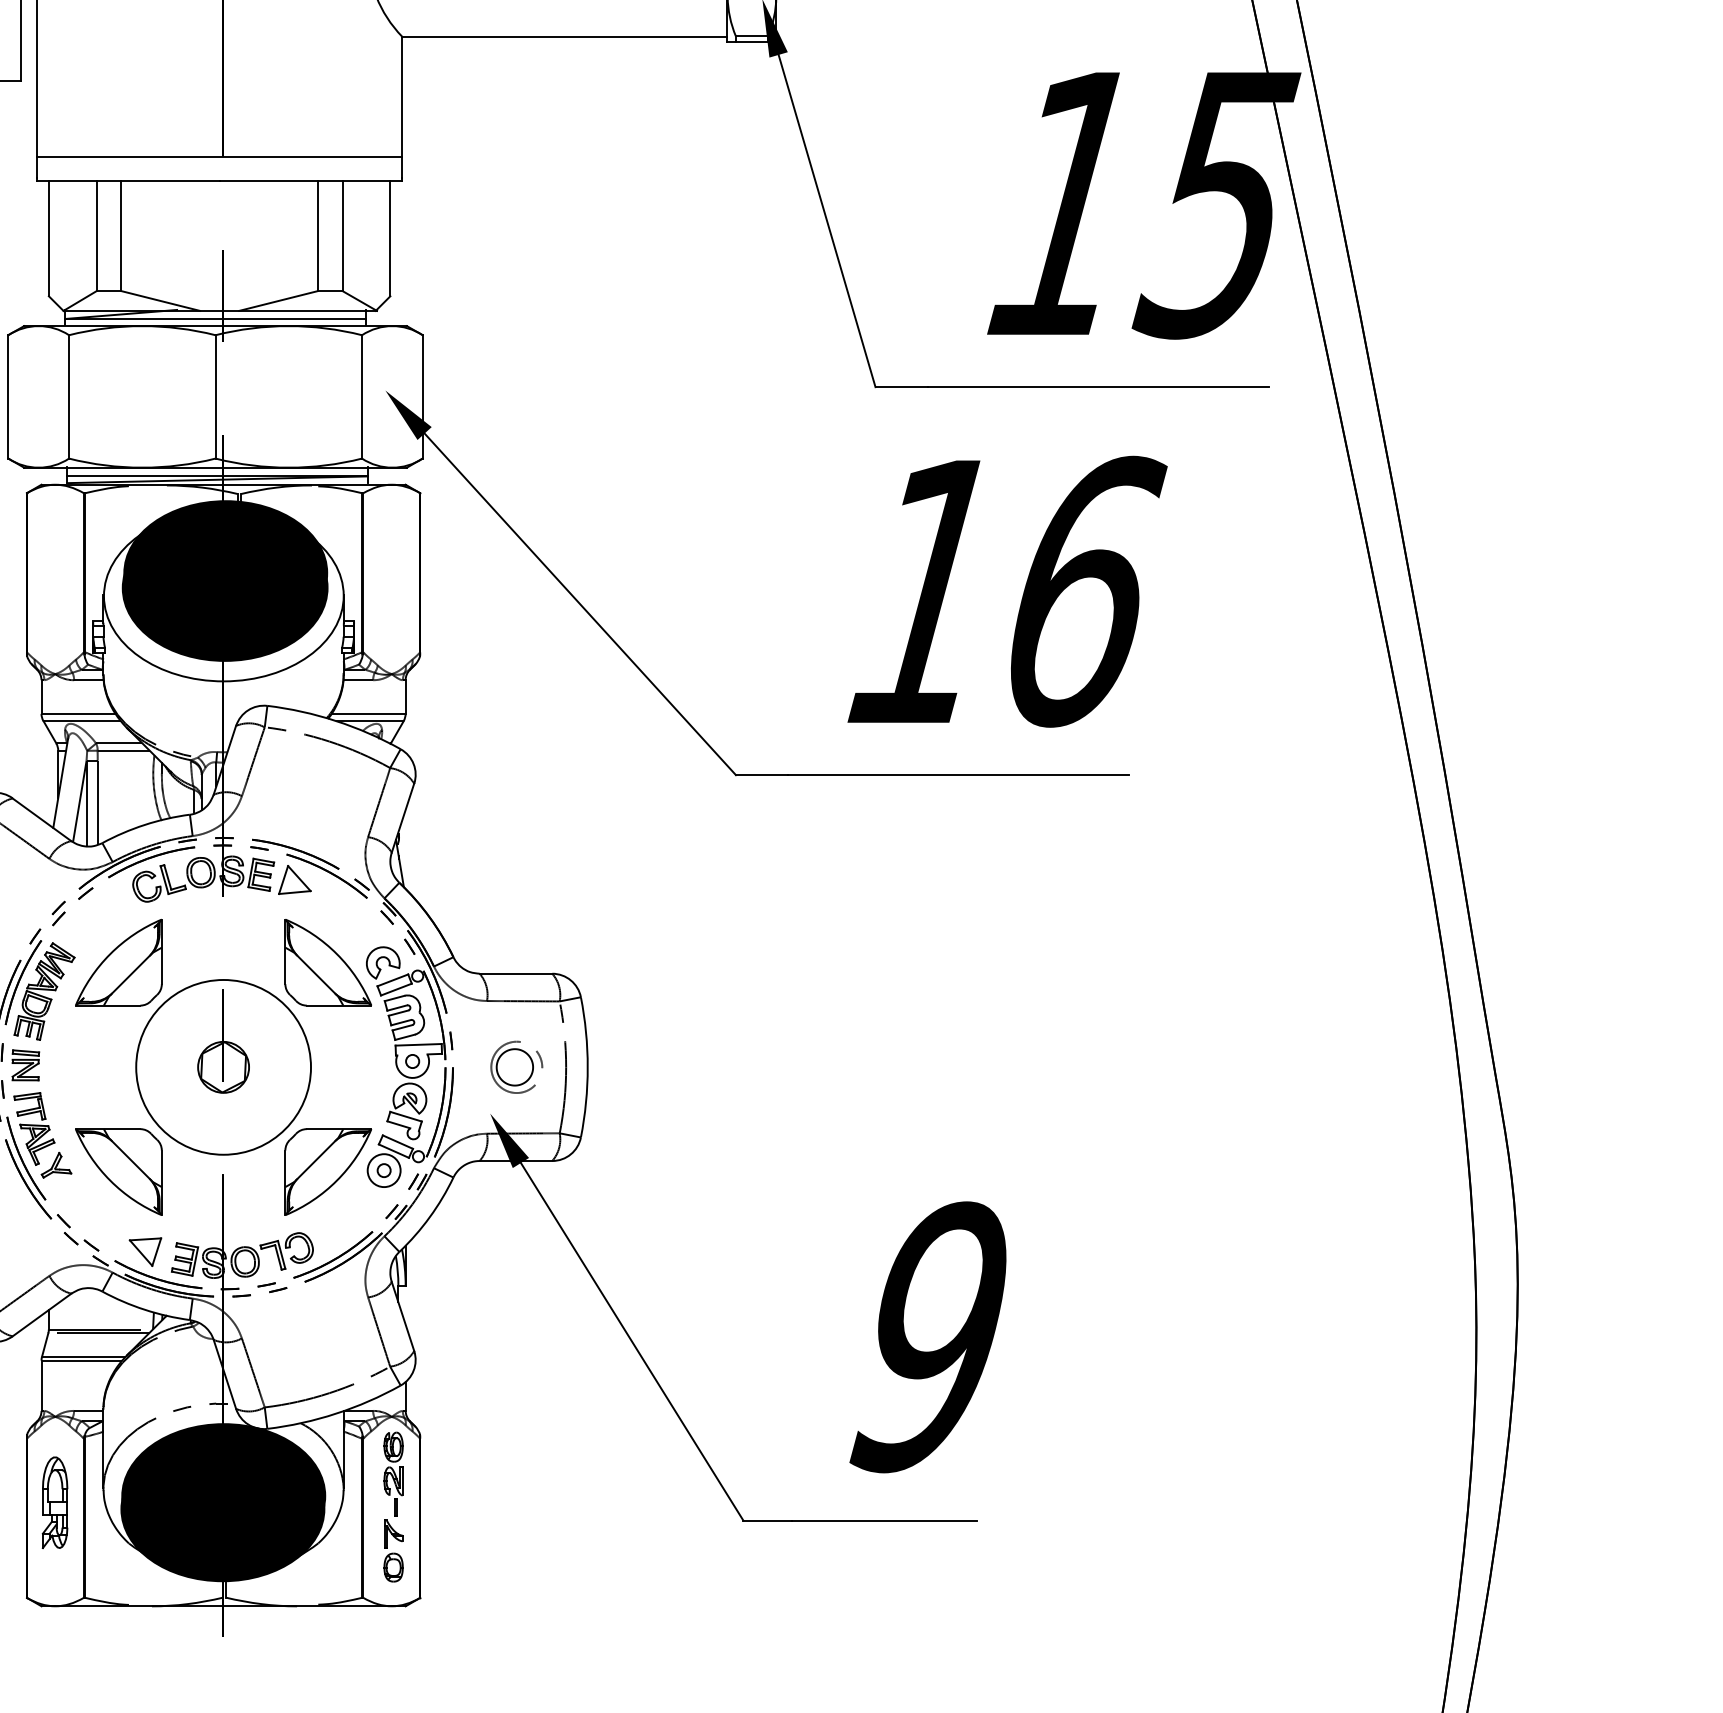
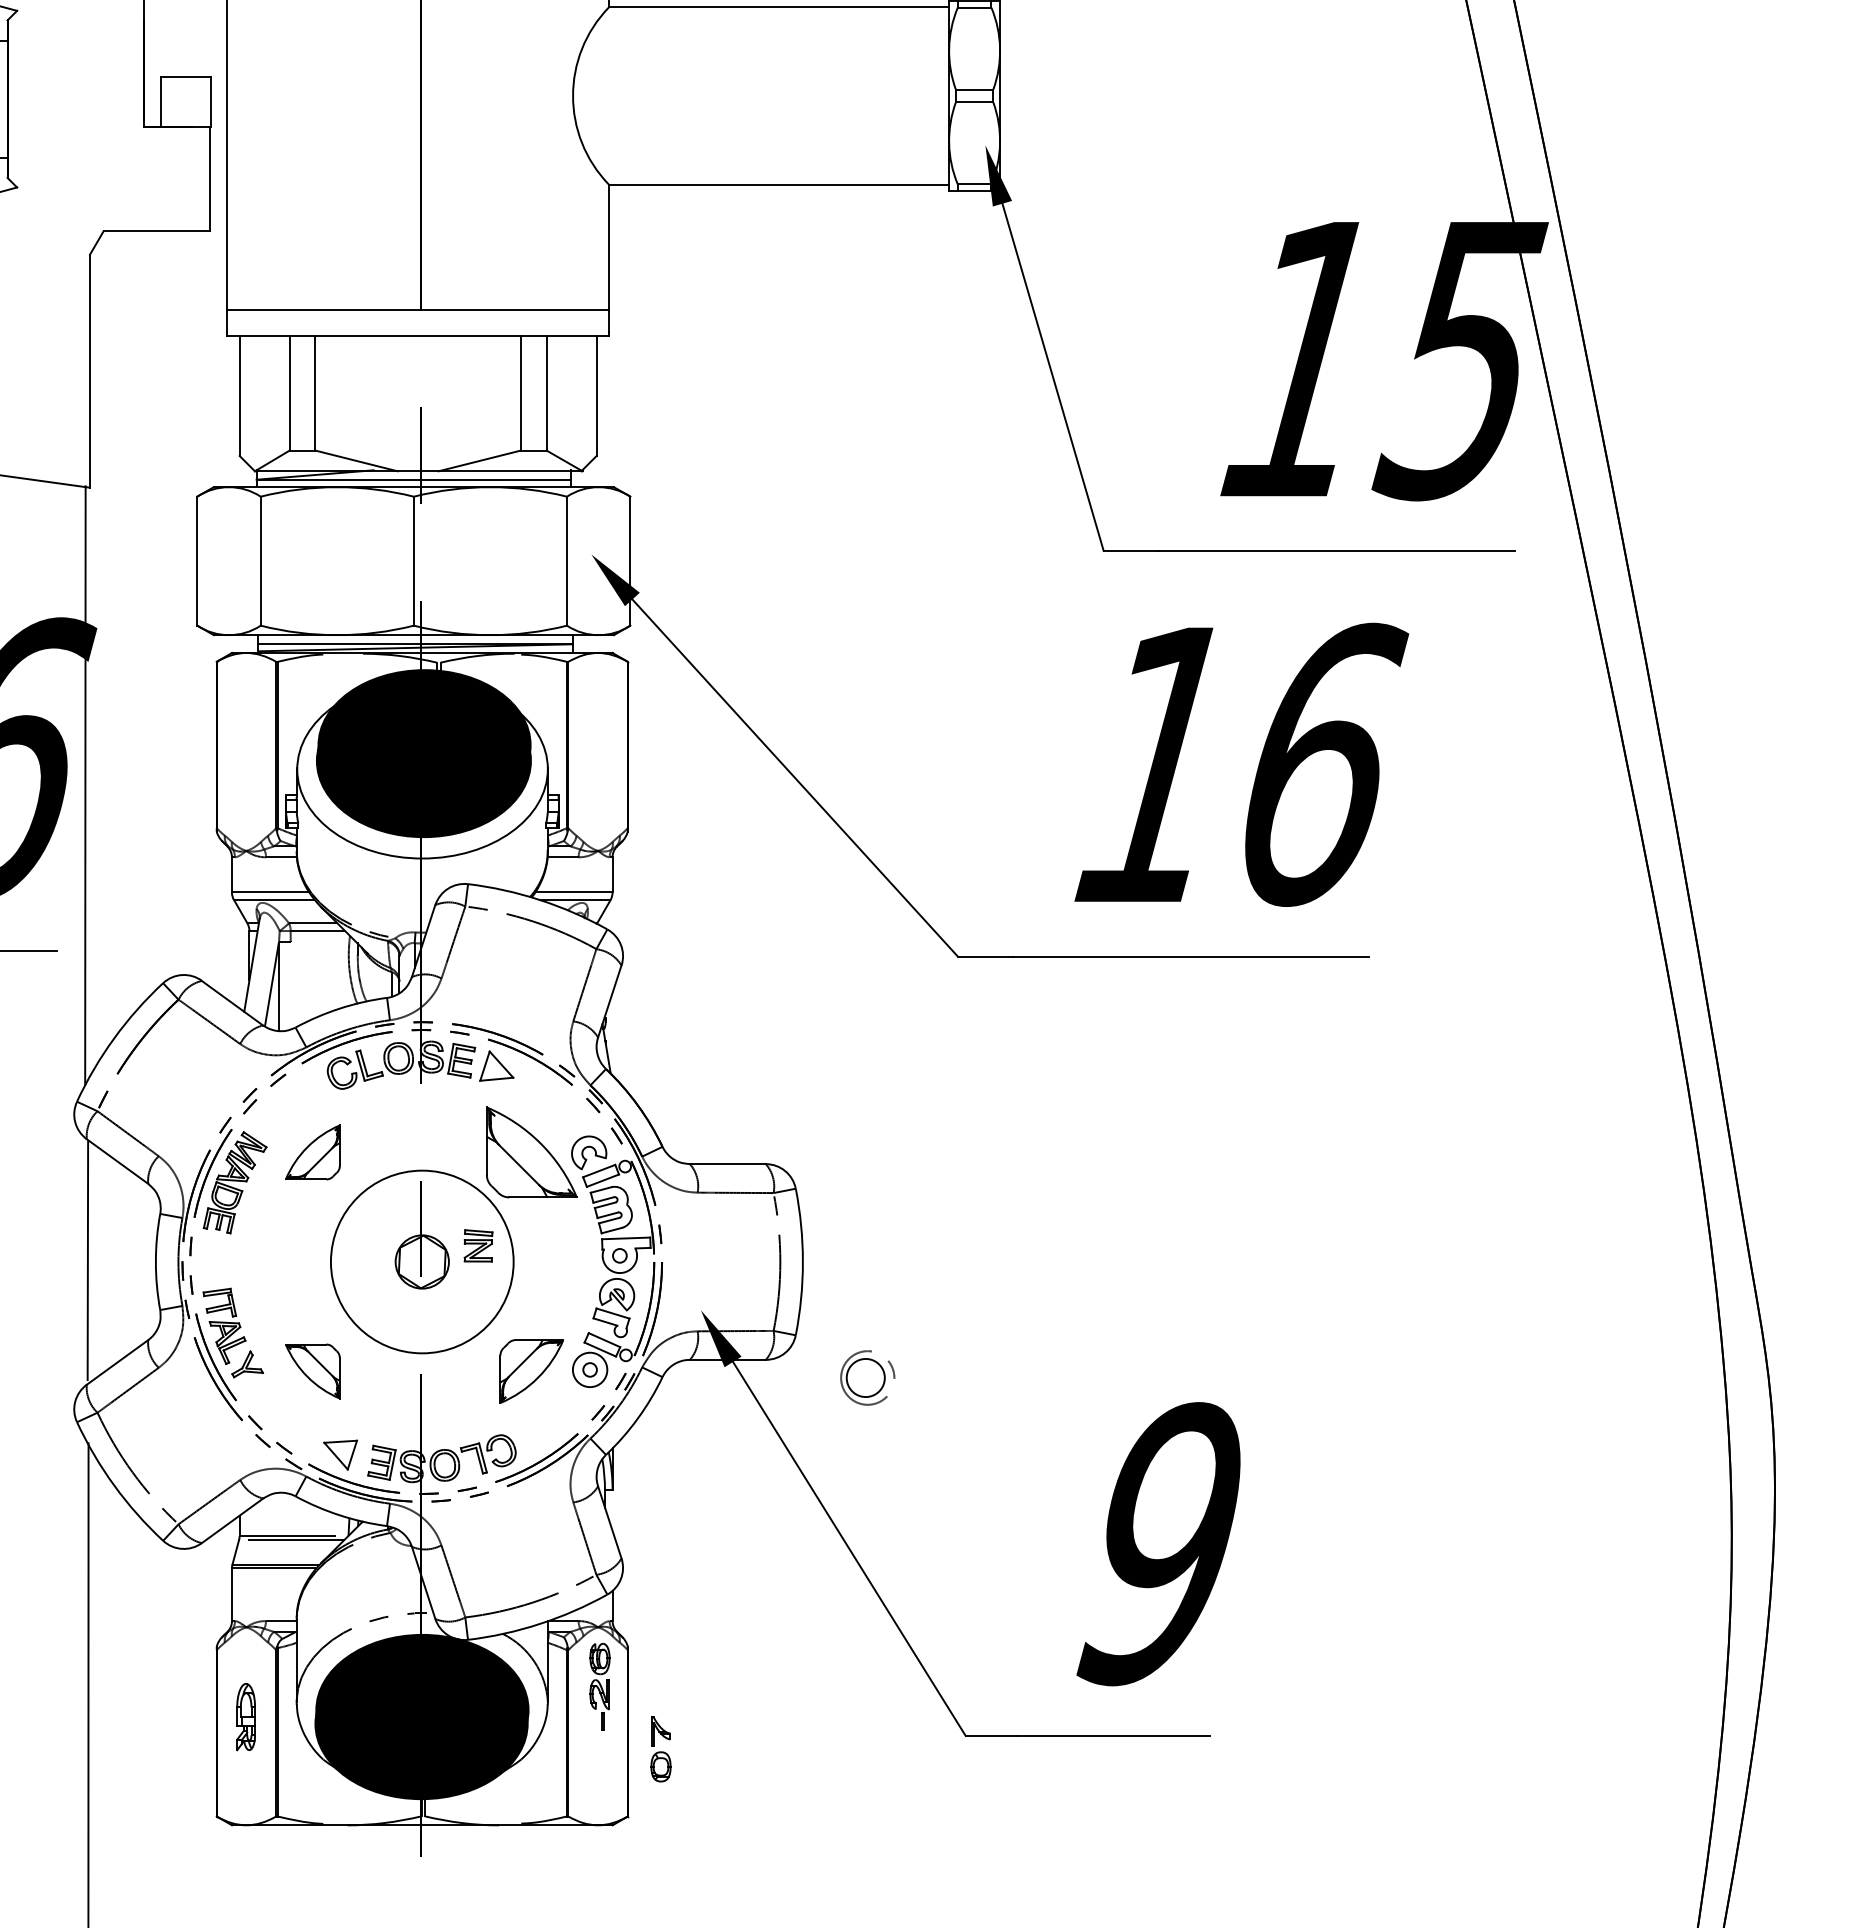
line: (97, 802) -> (290, 985), removed
part: (118, 962) -> (312, 1152), size x0.6
part: (25, 1064) -> (478, 1245), moved
part: (516, 1066) -> (867, 1377), moved
part: (118, 1172) -> (312, 1371), size x0.6
part: (328, 1172) -> (531, 1371), size x0.7
part: (54, 1502) -> (245, 1716), size x0.7
part: (393, 1550) -> (660, 1749), moved

